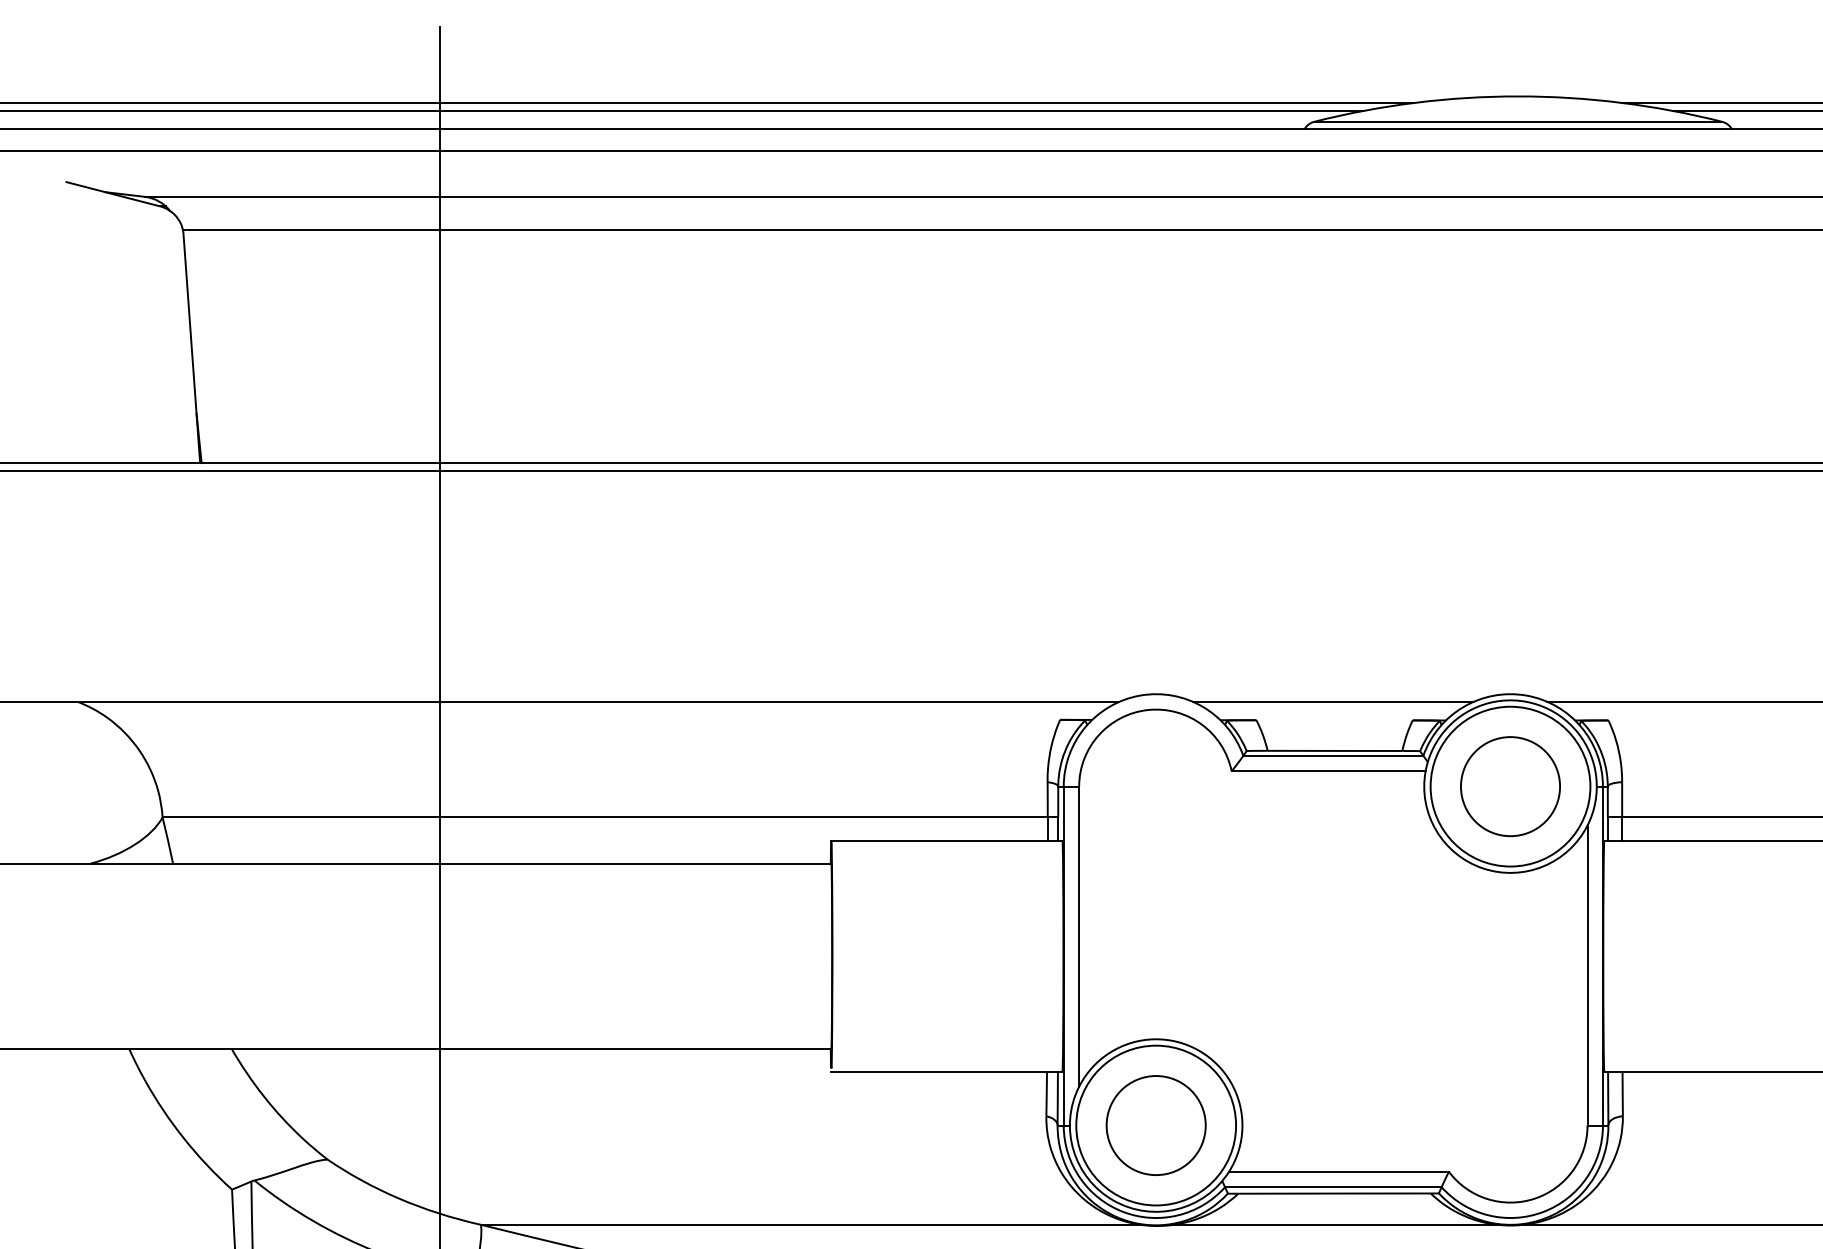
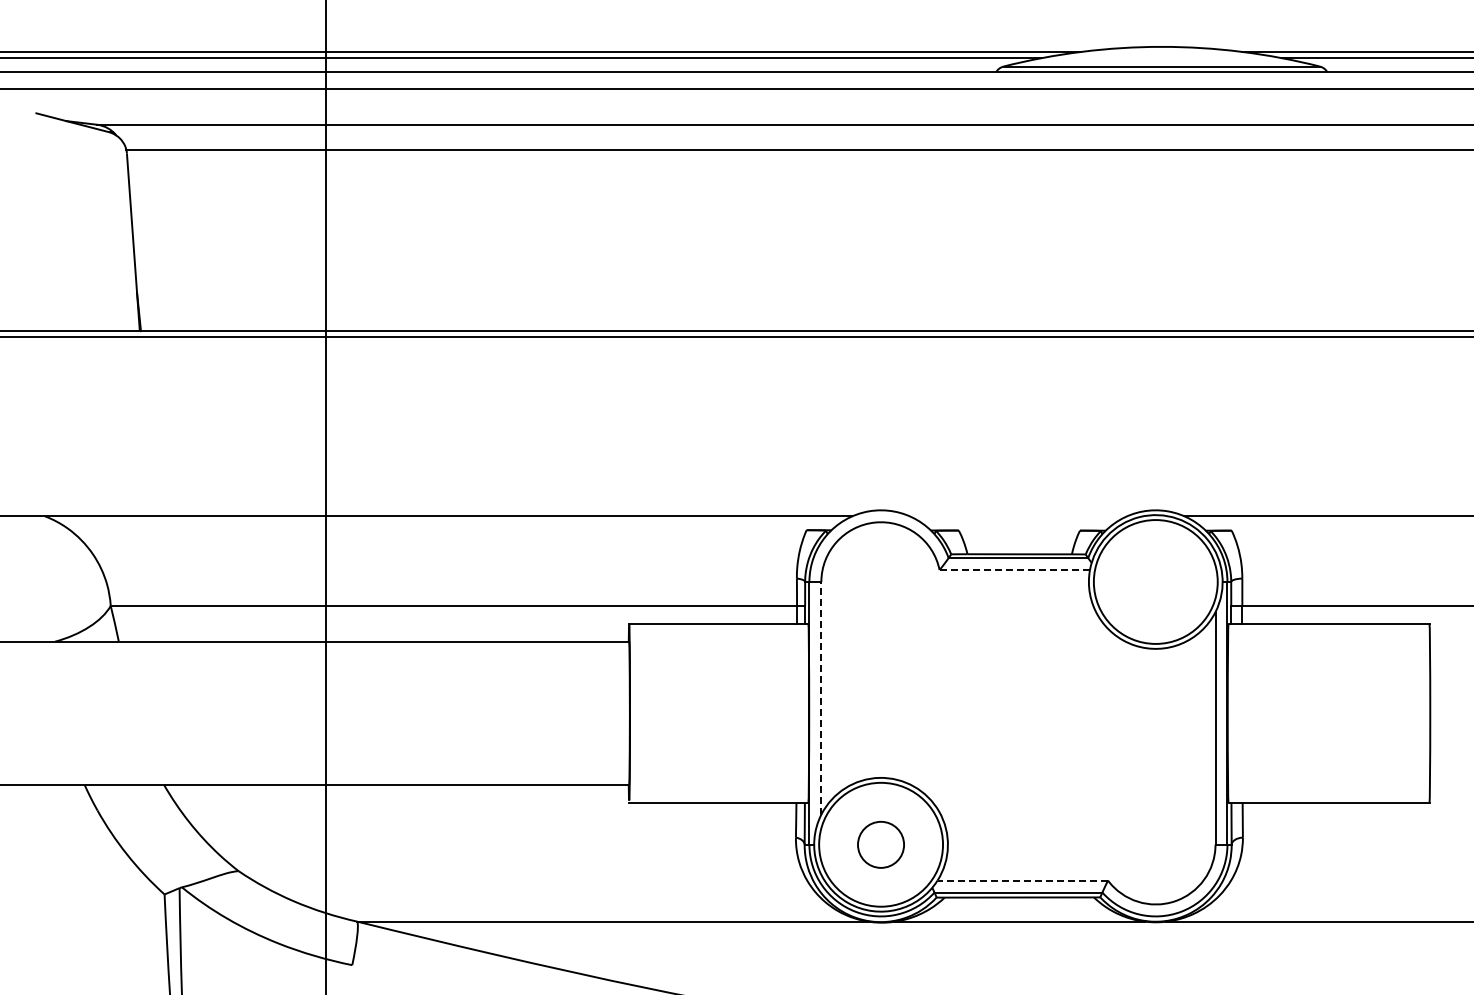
line: (1333, 702) -> (1018, 516), removed
line: (1329, 771) -> (1015, 570), solid -> dashed
circle: (1510, 785) -> (1155, 581), removed
line: (1079, 935) -> (821, 697), solid -> dashed
circle: (1155, 1125) -> (880, 844), size x0.6
line: (1338, 1171) -> (1022, 880), solid -> dashed

